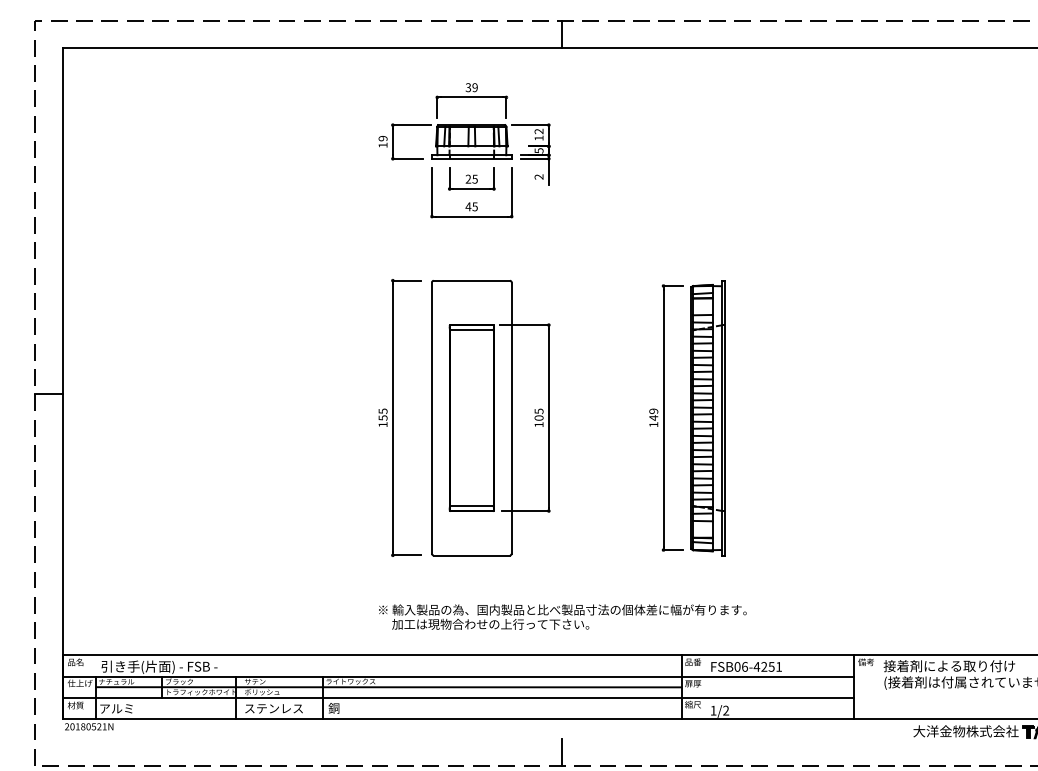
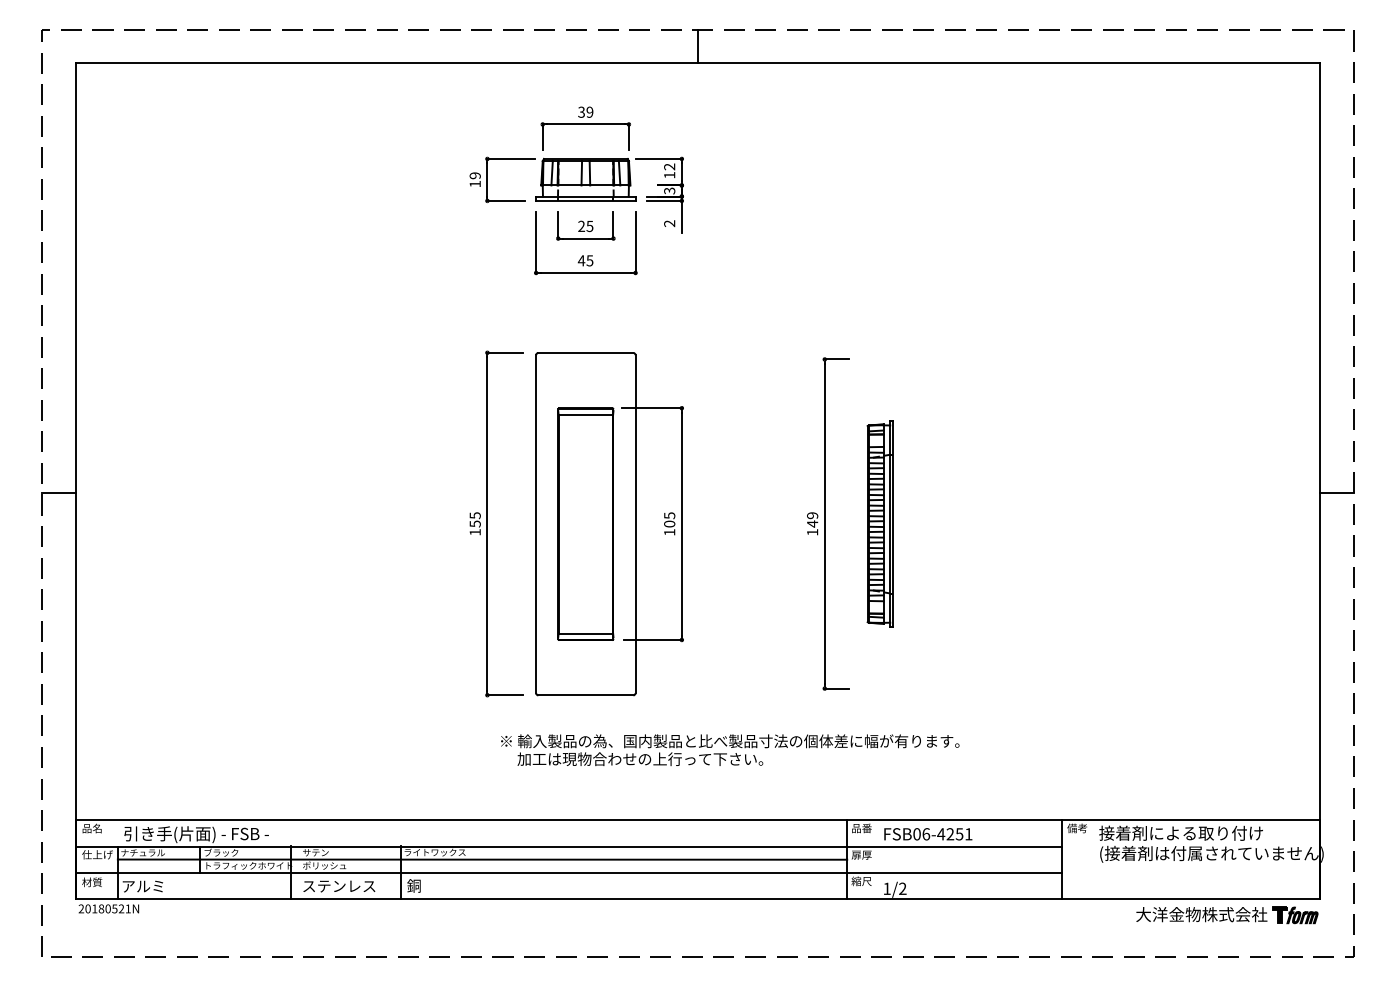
text: (538, 150) -> (669, 190), 5 -> 3
part: (707, 417) -> (879, 523), size x0.6
text: (563, 616) -> (730, 749), moved
line: (562, 752) -> (698, 940), removed

